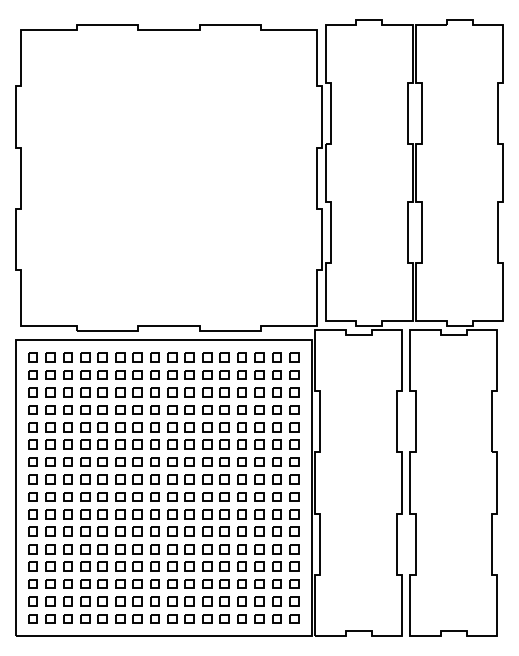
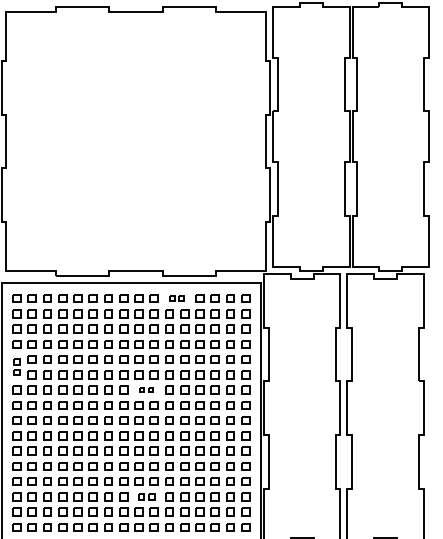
part: (215, 357) -> (176, 298), size x0.6
part: (32, 435) -> (16, 366), size x0.7
part: (180, 461) -> (146, 389), size x0.6
part: (180, 583) -> (146, 496), size x0.7

